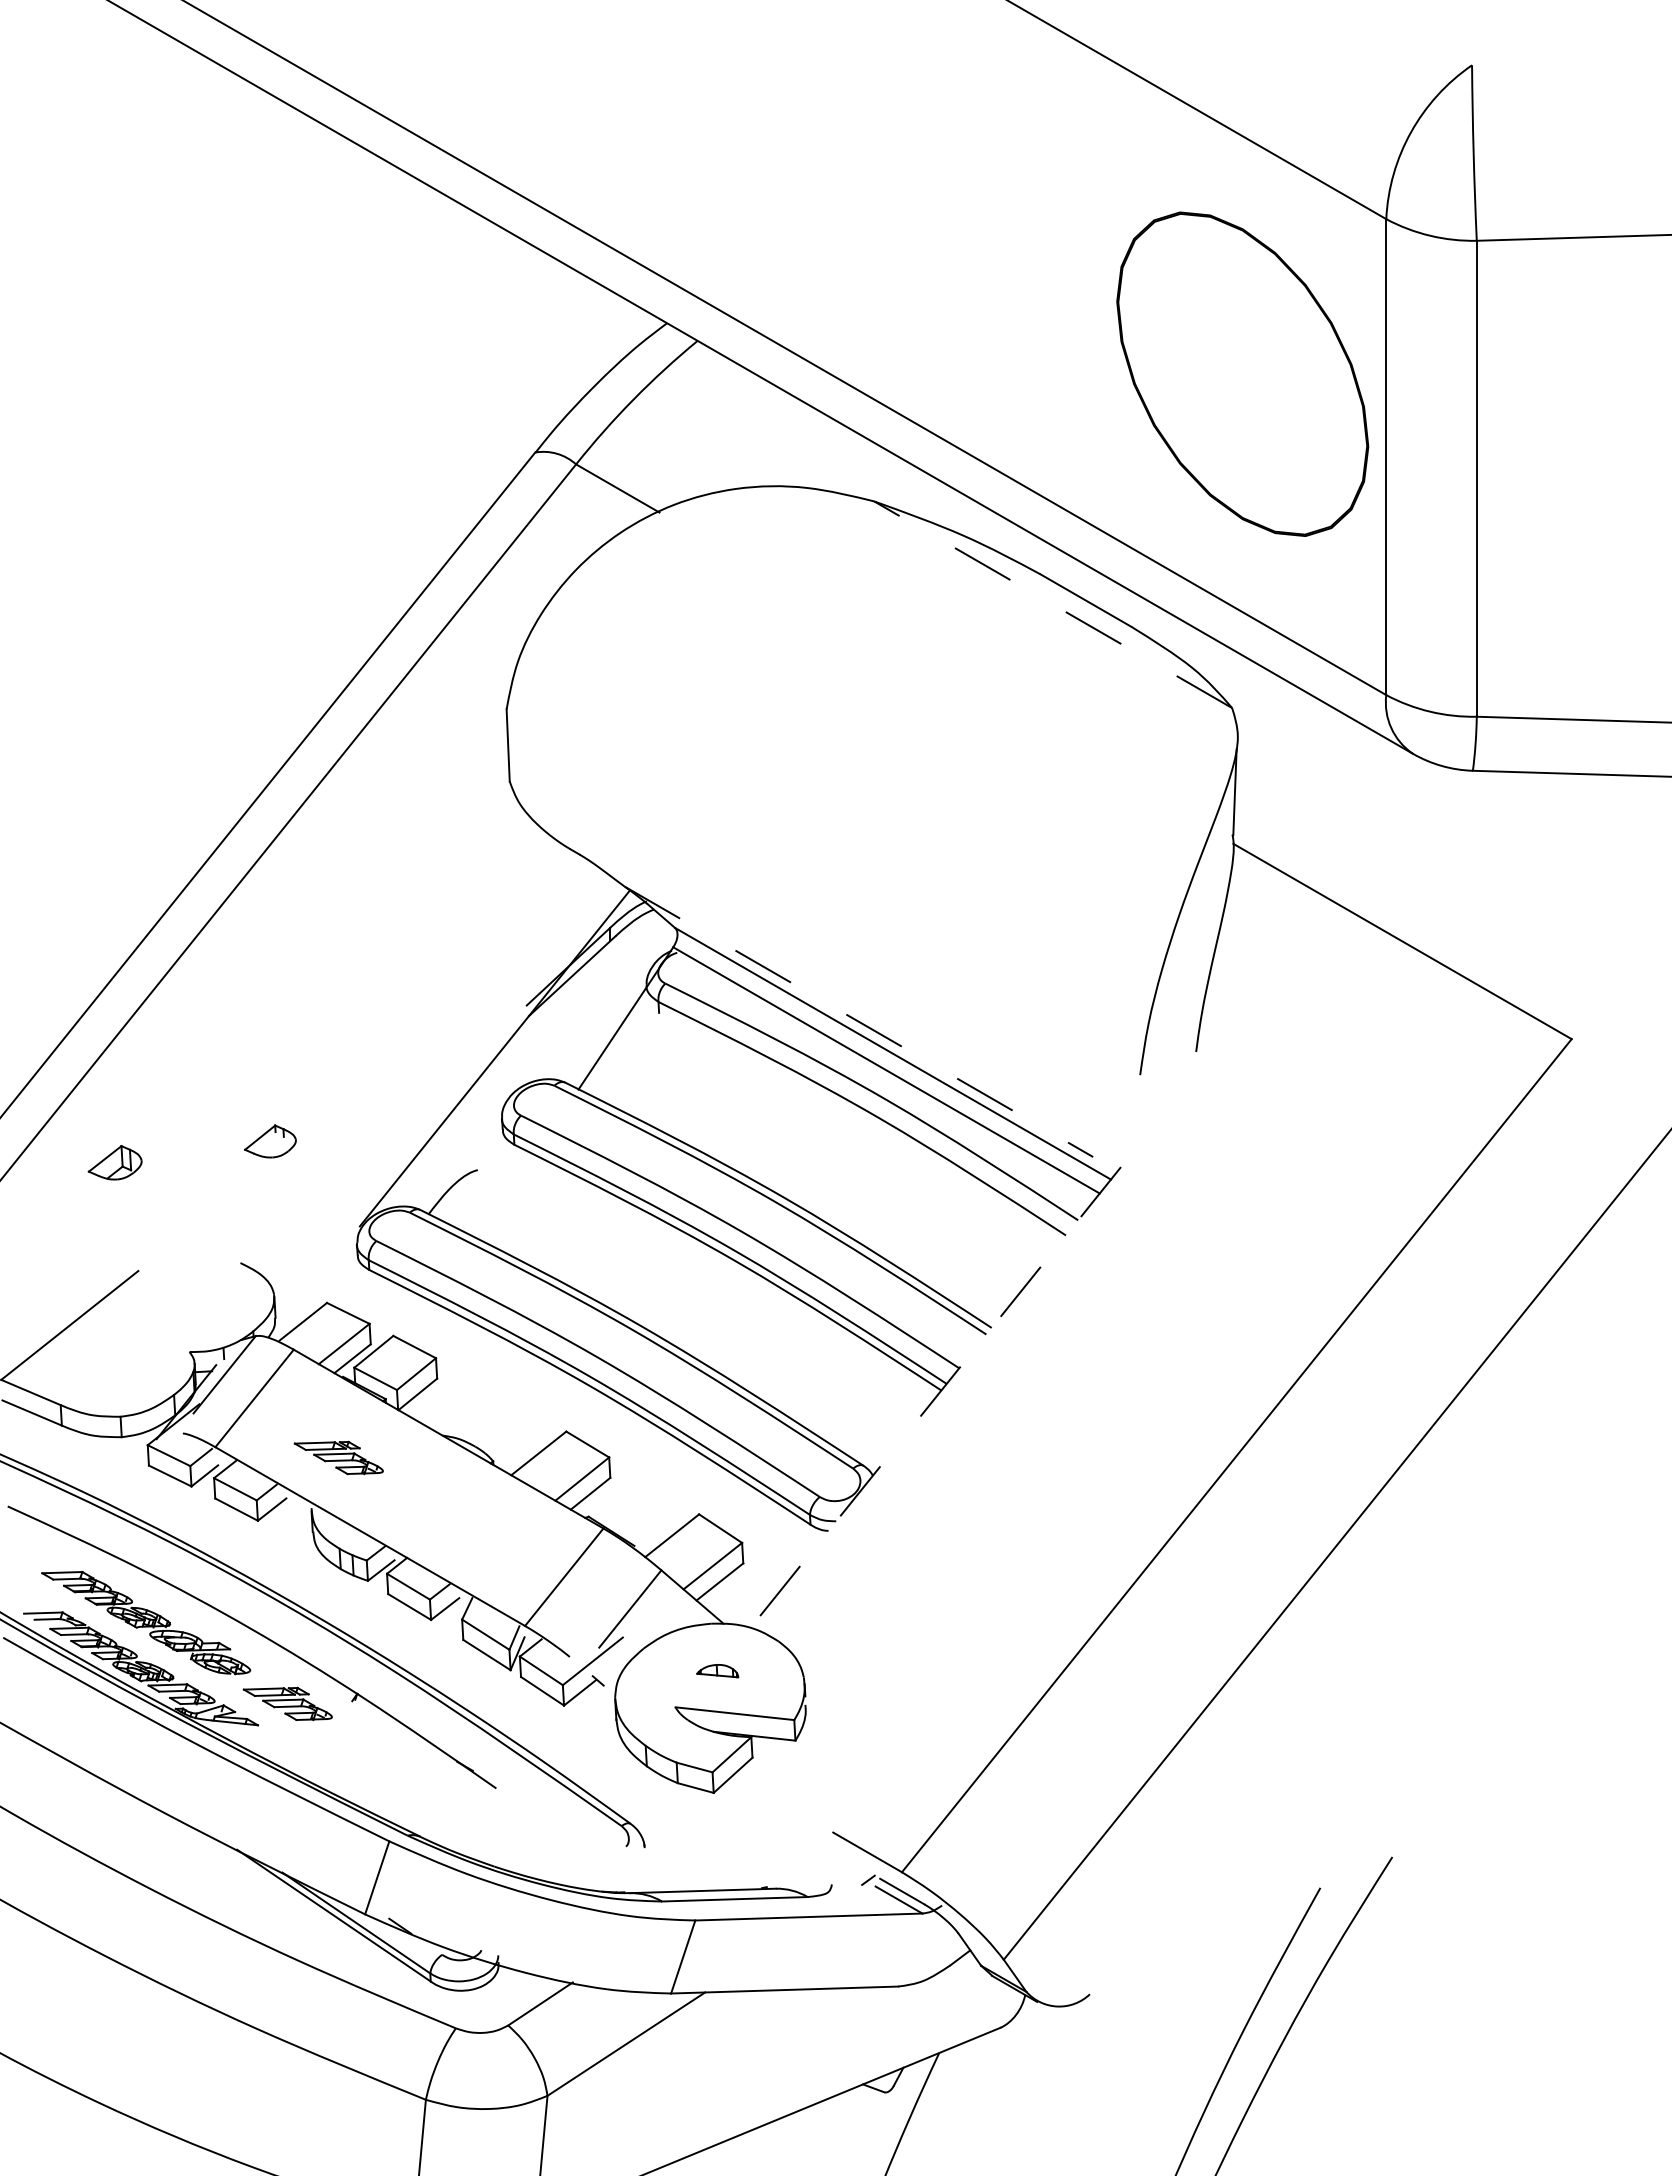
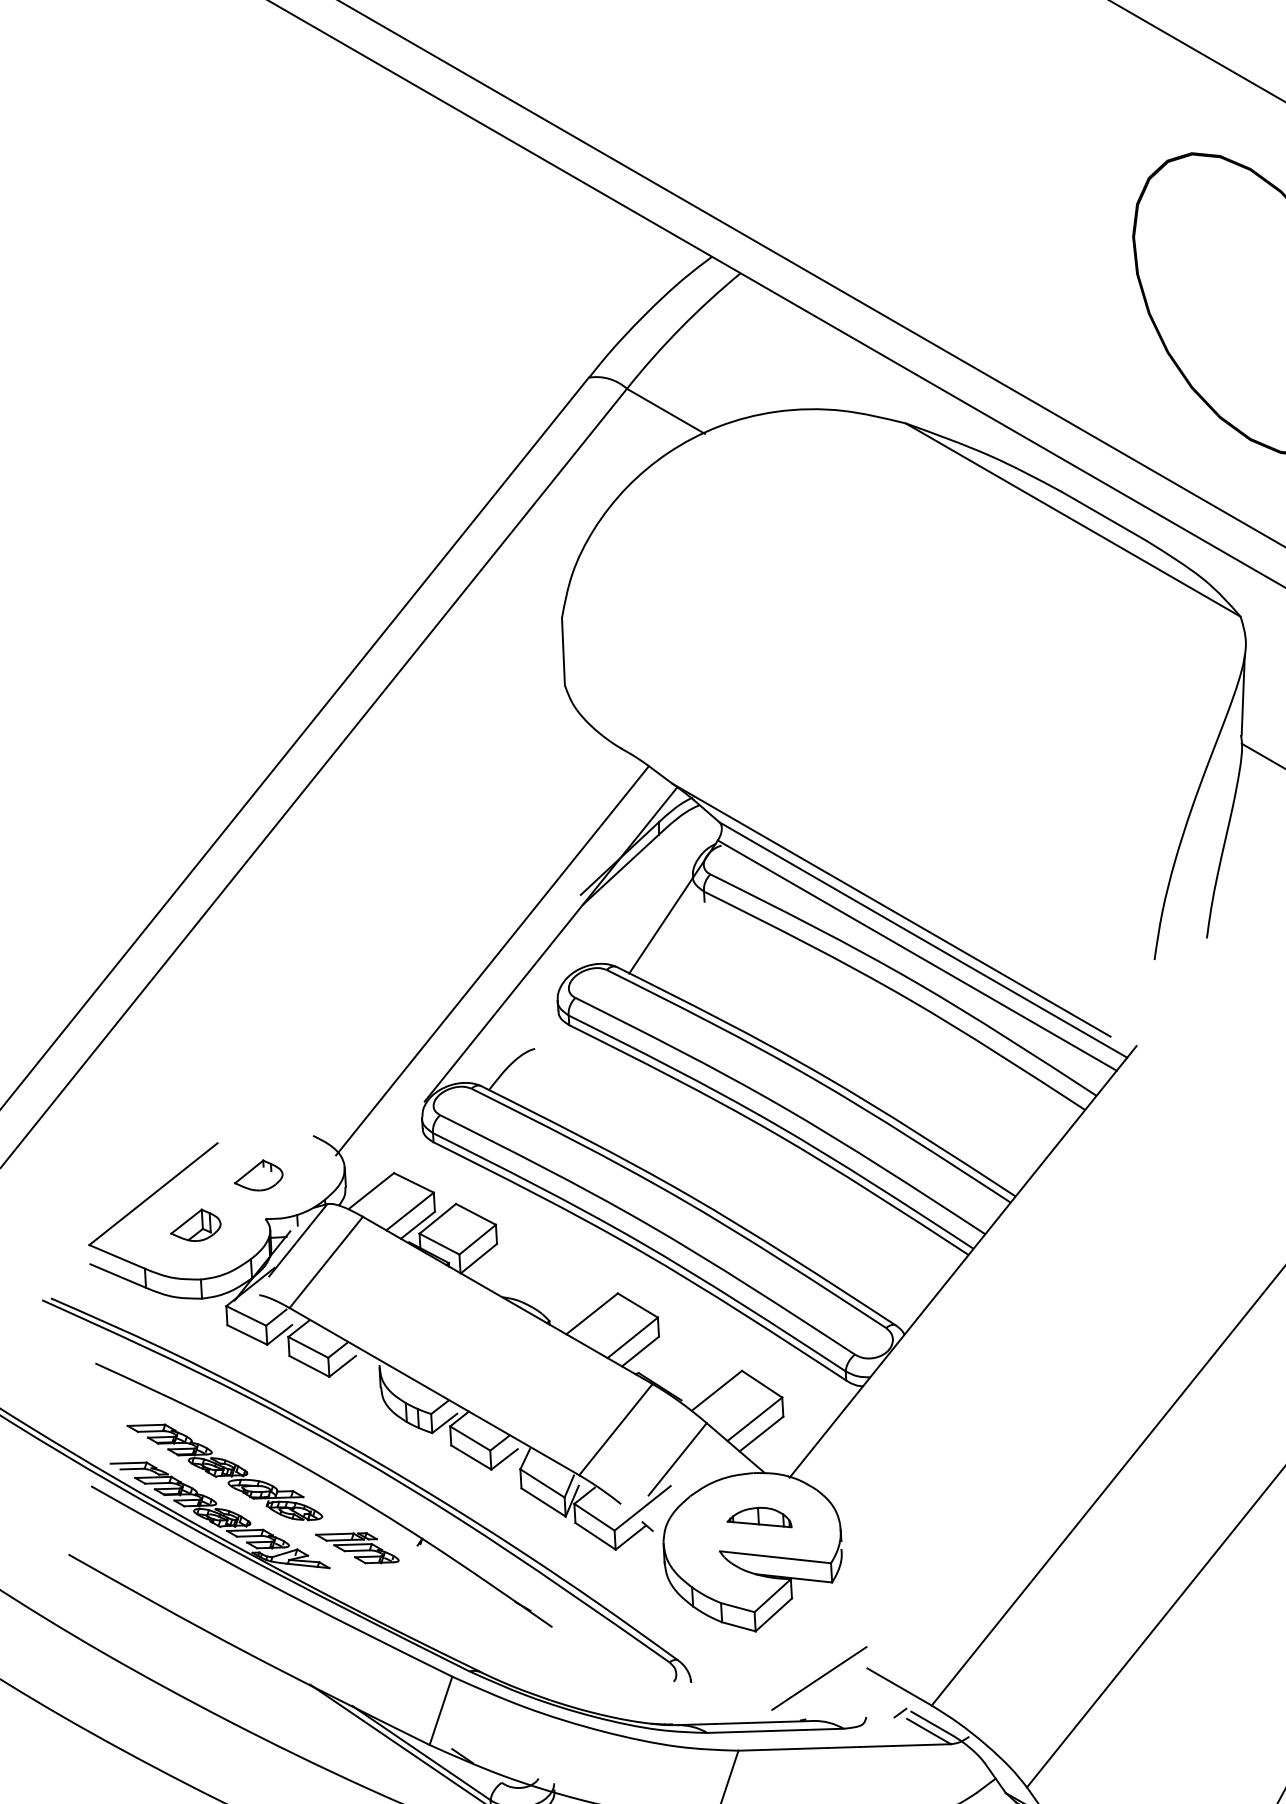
line: (1053, 604) -> (1073, 519), dashed -> solid
line: (859, 1022) -> (892, 910), dashed -> solid
line: (432, 1075) -> (492, 960), added
part: (270, 1141) -> (258, 1175), moved
part: (114, 1162) -> (195, 1225), moved
line: (935, 1398) -> (963, 1262), dashed -> solid
part: (338, 1457) -> (404, 1317), removed
part: (717, 1670) -> (759, 1516), size x1.67
line: (781, 1842) -> (819, 1677), added

